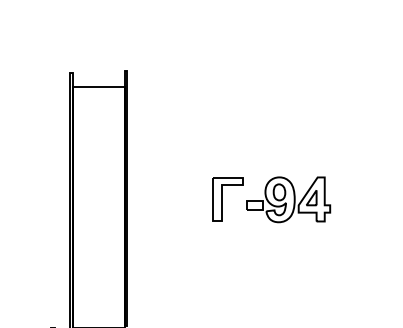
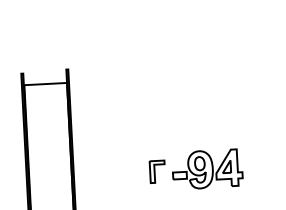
part: (227, 199) -> (157, 171), size x0.6

